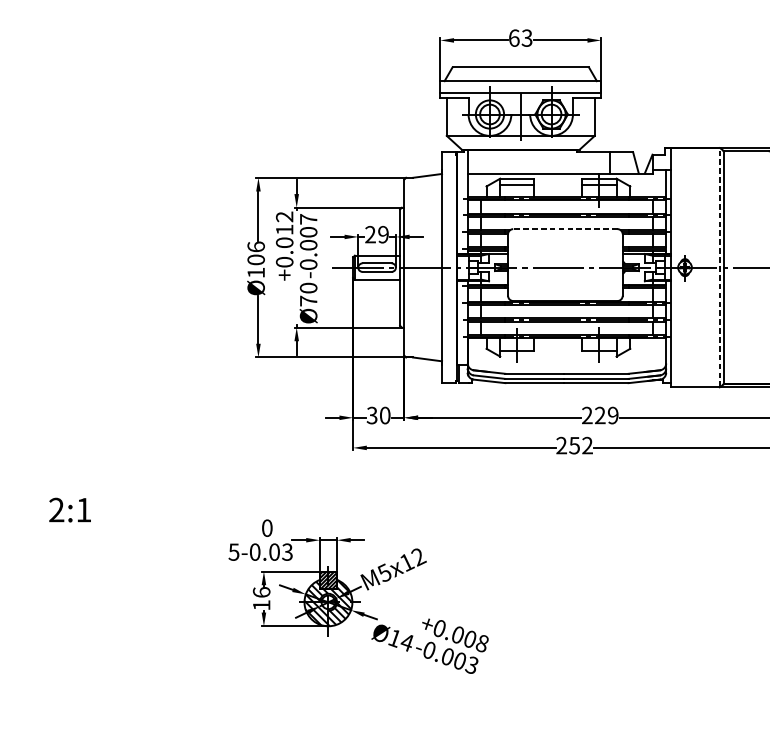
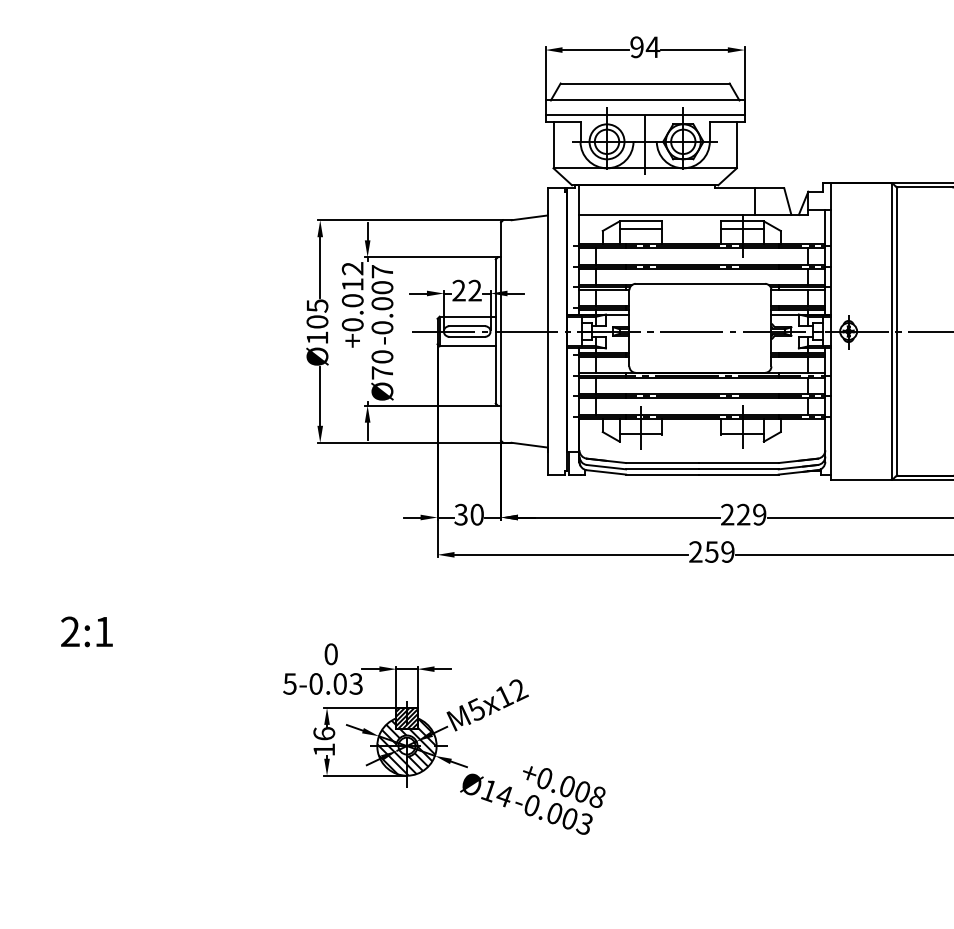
text: (521, 38) -> (645, 47), 63 -> 94
line: (565, 228) -> (700, 283), dashed -> solid
text: (382, 234) -> (474, 290), 29 -> 22
text: (256, 246) -> (317, 305), Ø106 -> Ø105
line: (720, 267) -> (892, 331), dashed -> solid
text: (587, 445) -> (727, 551), 252 -> 259

